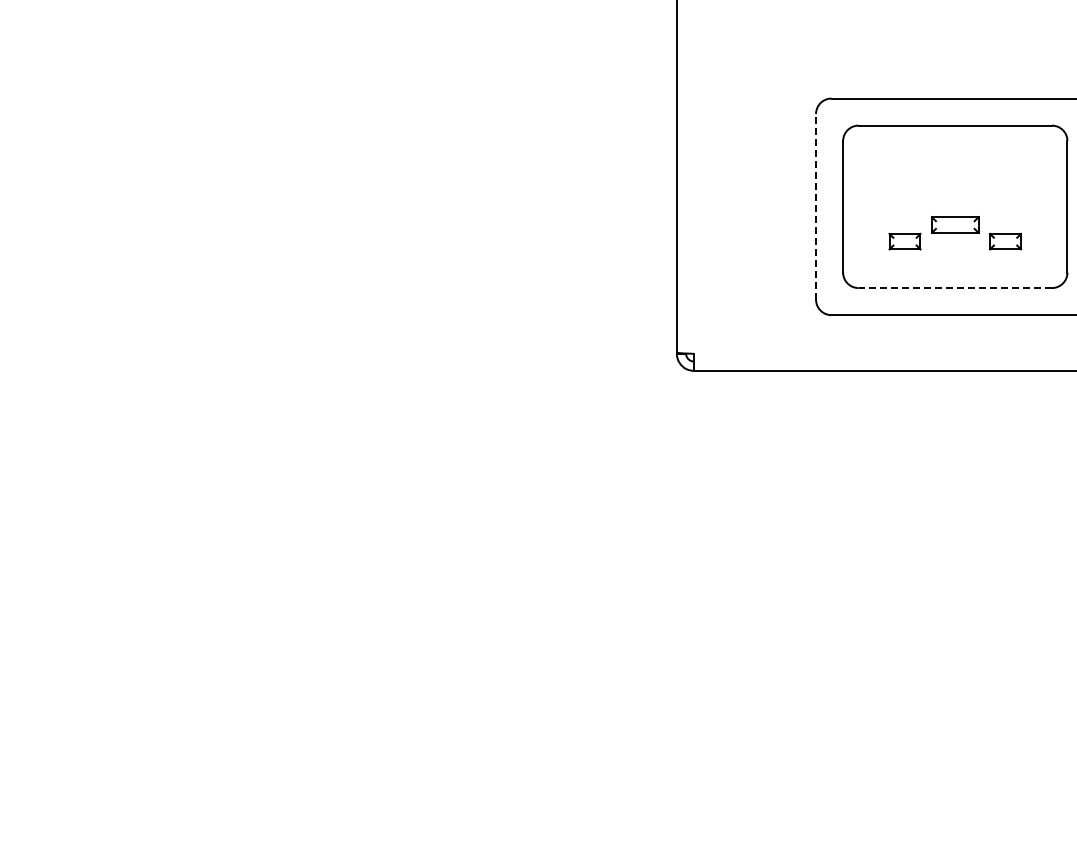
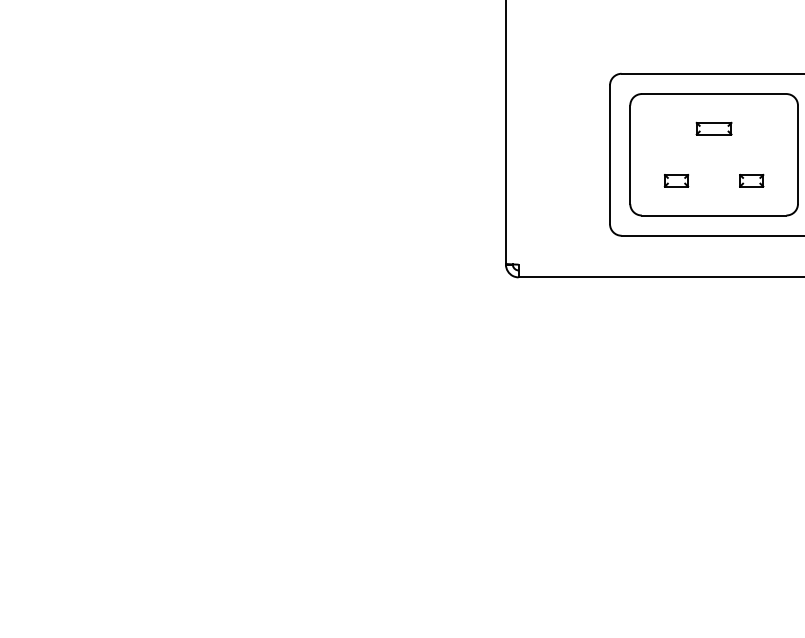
line: (816, 206) -> (610, 154), dashed -> solid
part: (955, 224) -> (714, 128), moved
line: (955, 288) -> (714, 215), dashed -> solid

